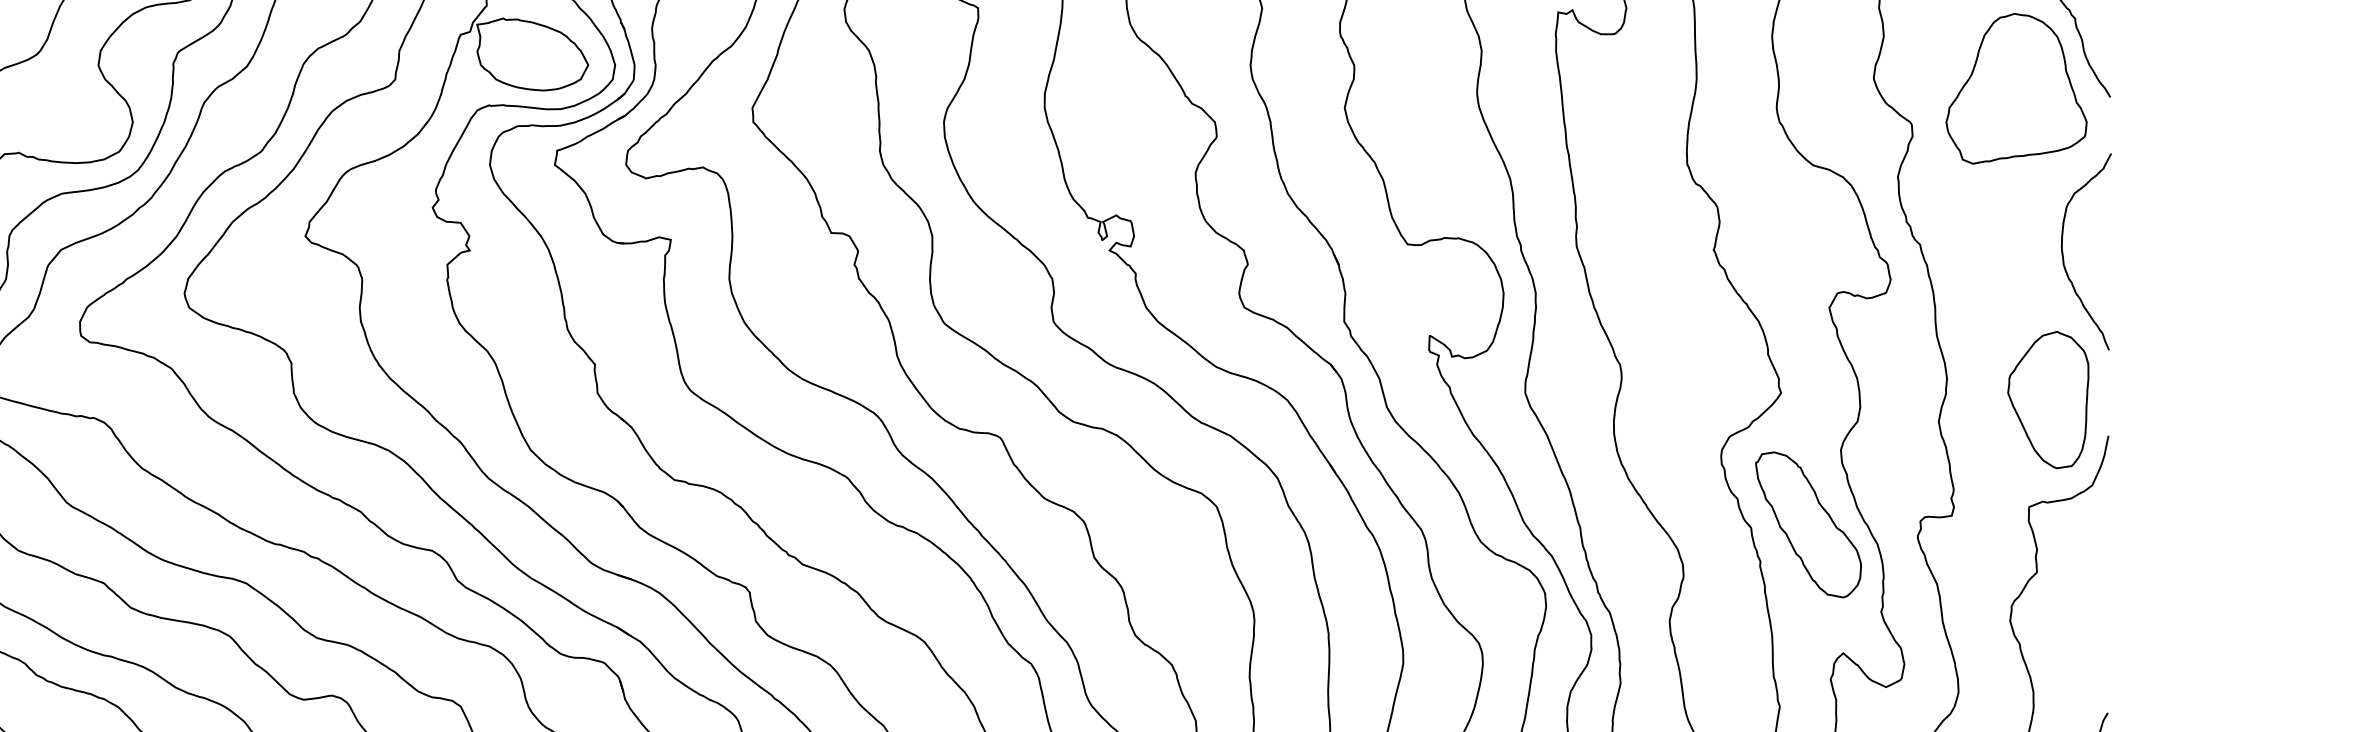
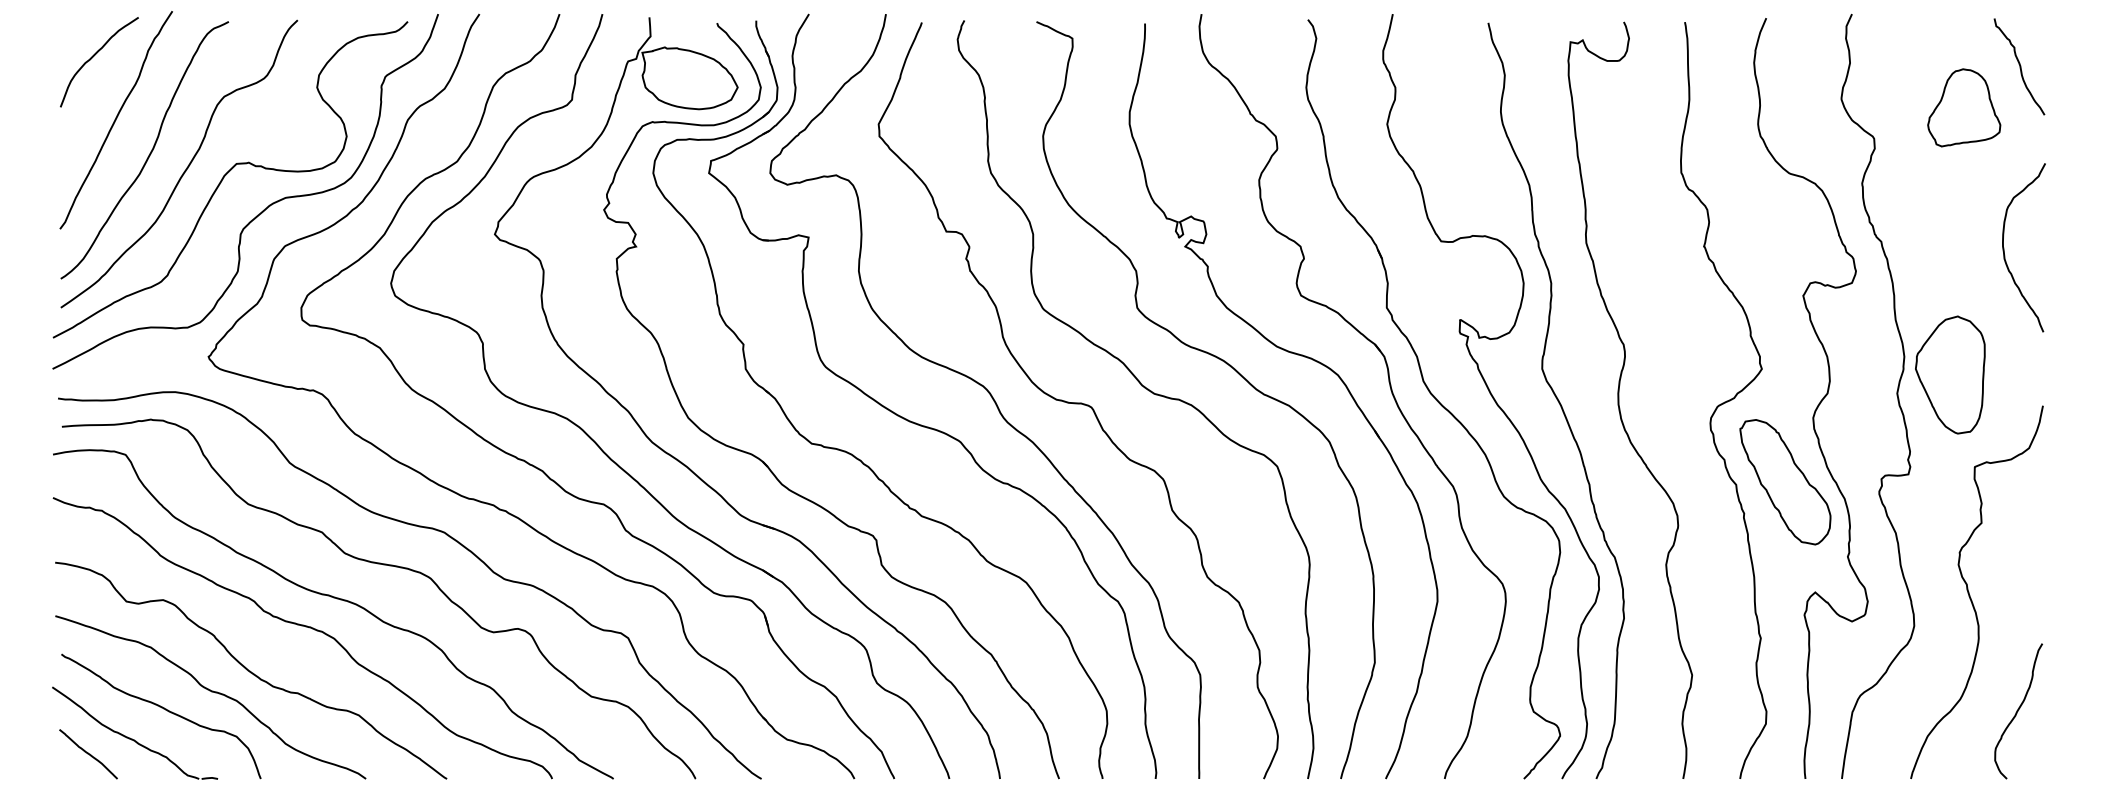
part: (2017, 88) -> (1964, 107), size x0.6
part: (2048, 399) -> (1950, 374), moved

